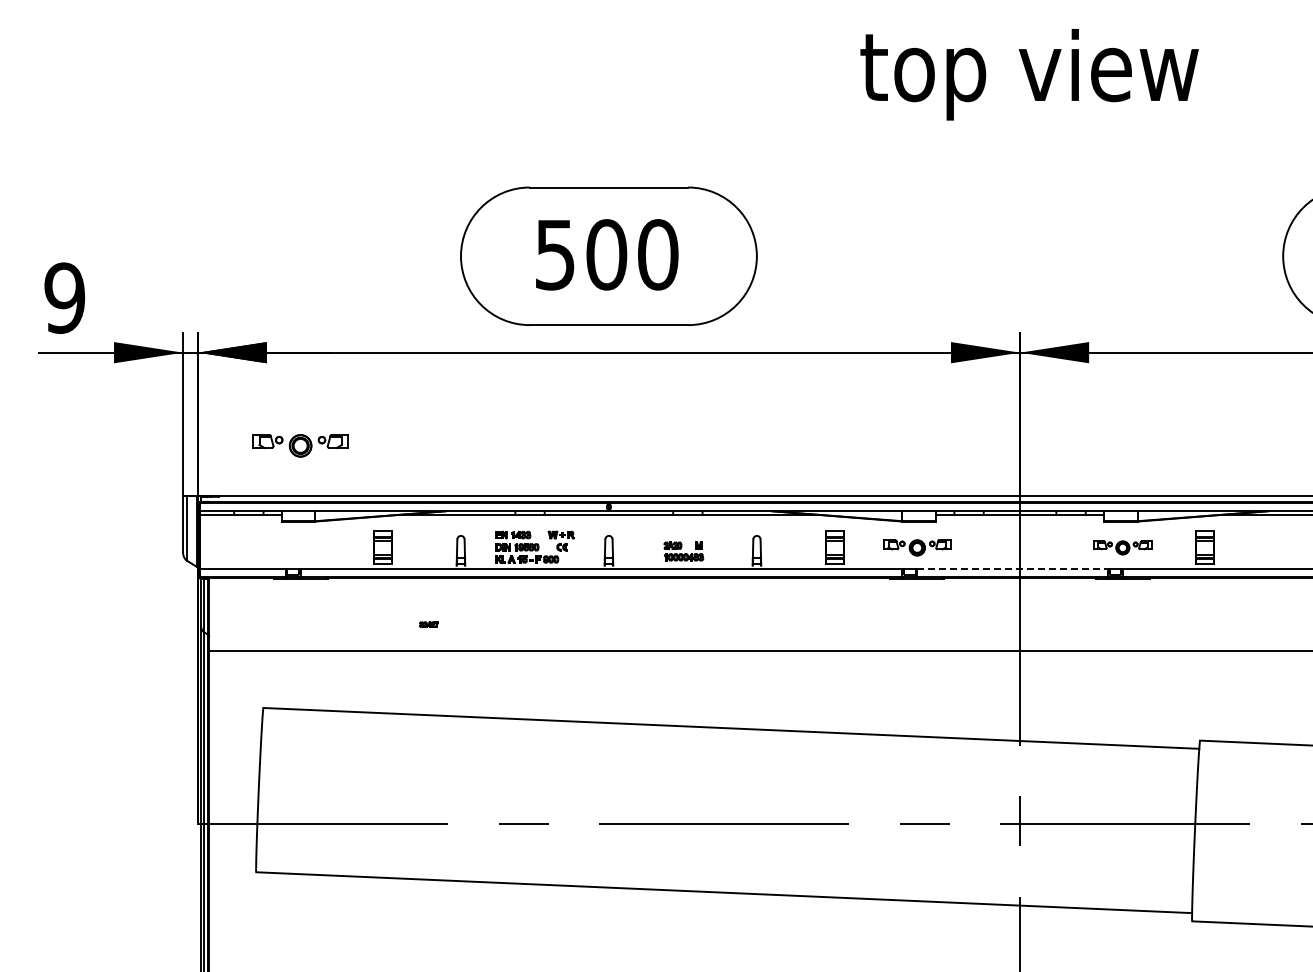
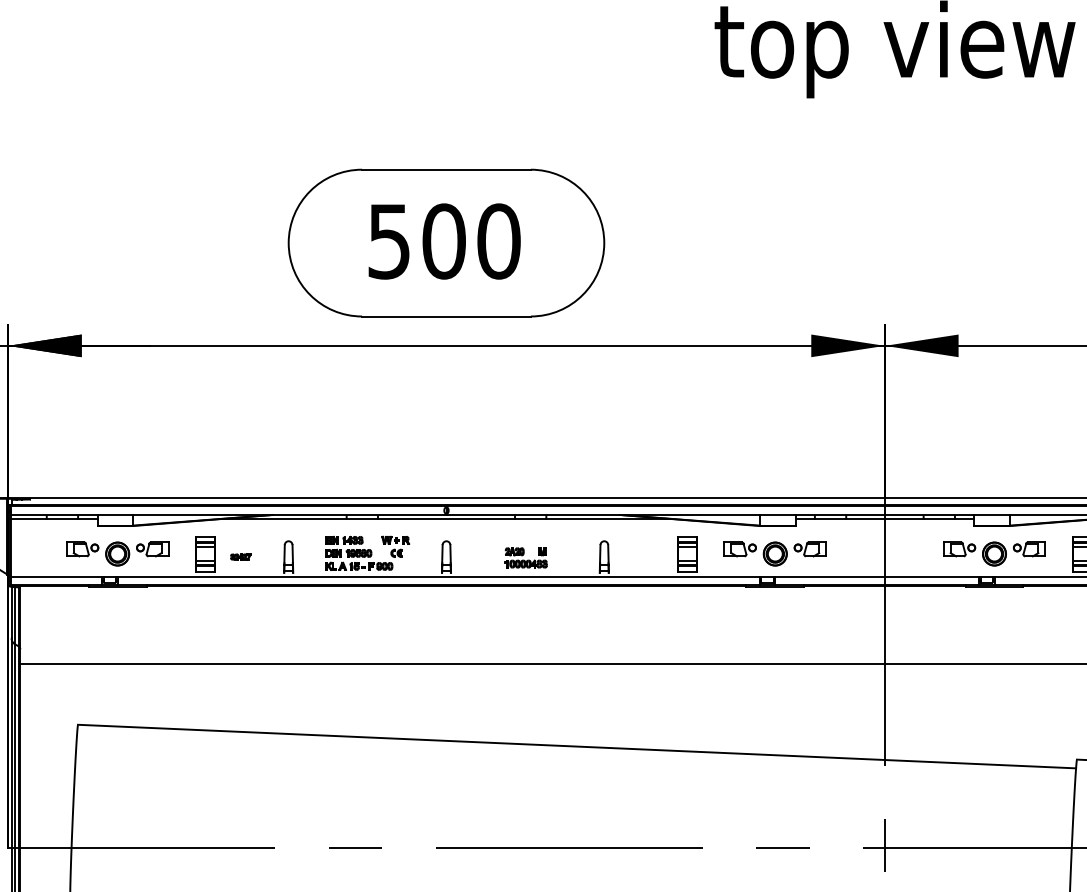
part: (300, 445) -> (117, 553), moved
part: (917, 547) -> (775, 553), size x1.43
part: (1122, 547) -> (994, 553), size x1.67
line: (1013, 569) -> (877, 577), dashed -> solid
part: (428, 624) -> (240, 556), moved

